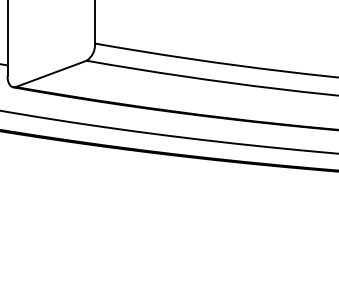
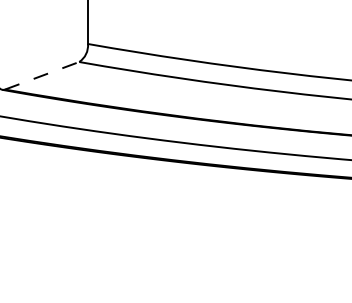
line: (51, 73) -> (42, 75), solid -> dashed

